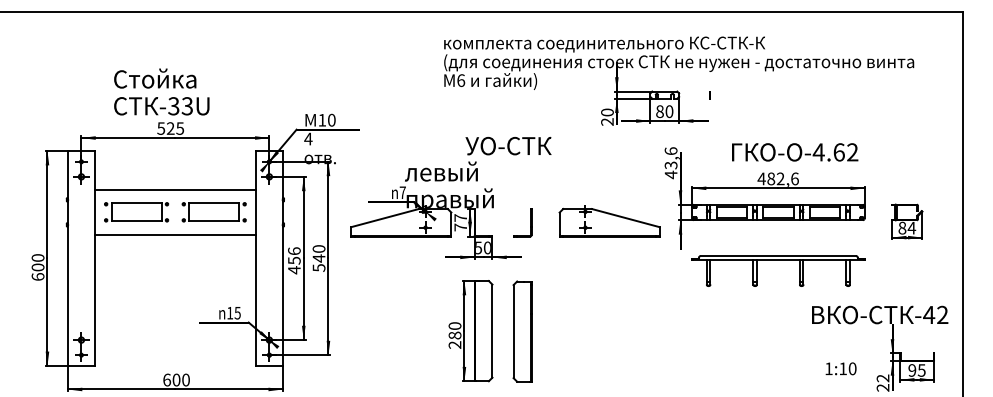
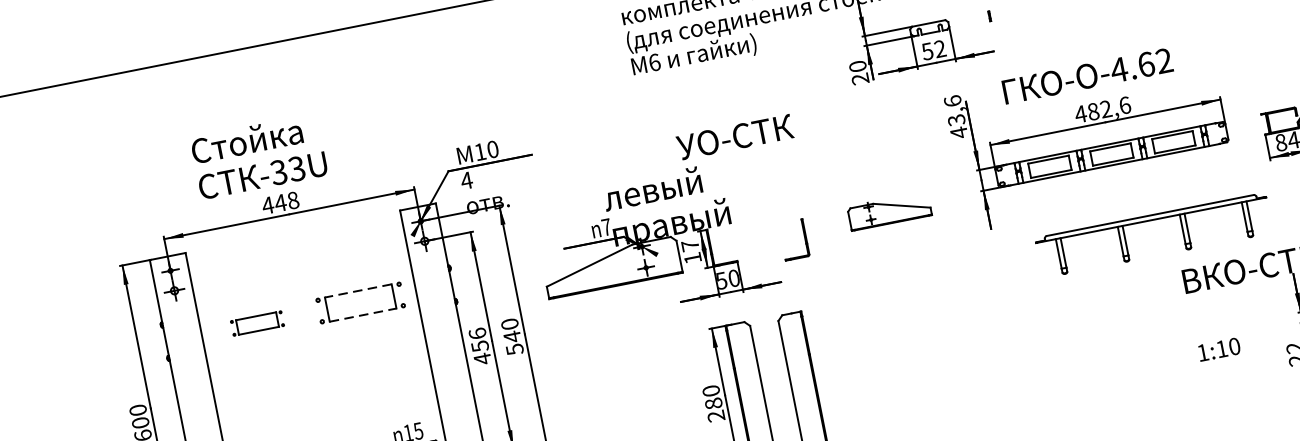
text: (664, 111) -> (933, 50), 80 -> 52
text: (170, 128) -> (280, 202), 525 -> 448
text: (795, 152) -> (1088, 76), moved
line: (174, 190) -> (302, 284), removed
line: (213, 203) -> (357, 291), solid -> dashed
part: (136, 212) -> (257, 323), size x0.6
line: (214, 221) -> (363, 315), solid -> dashed
part: (609, 221) -> (889, 211), size x0.6
part: (530, 222) -> (804, 237), moved
text: (460, 227) -> (692, 258), 77 -> 17
line: (174, 234) -> (313, 343), removed
part: (778, 260) -> (1151, 221), moved
text: (840, 368) -> (1218, 349), moved

